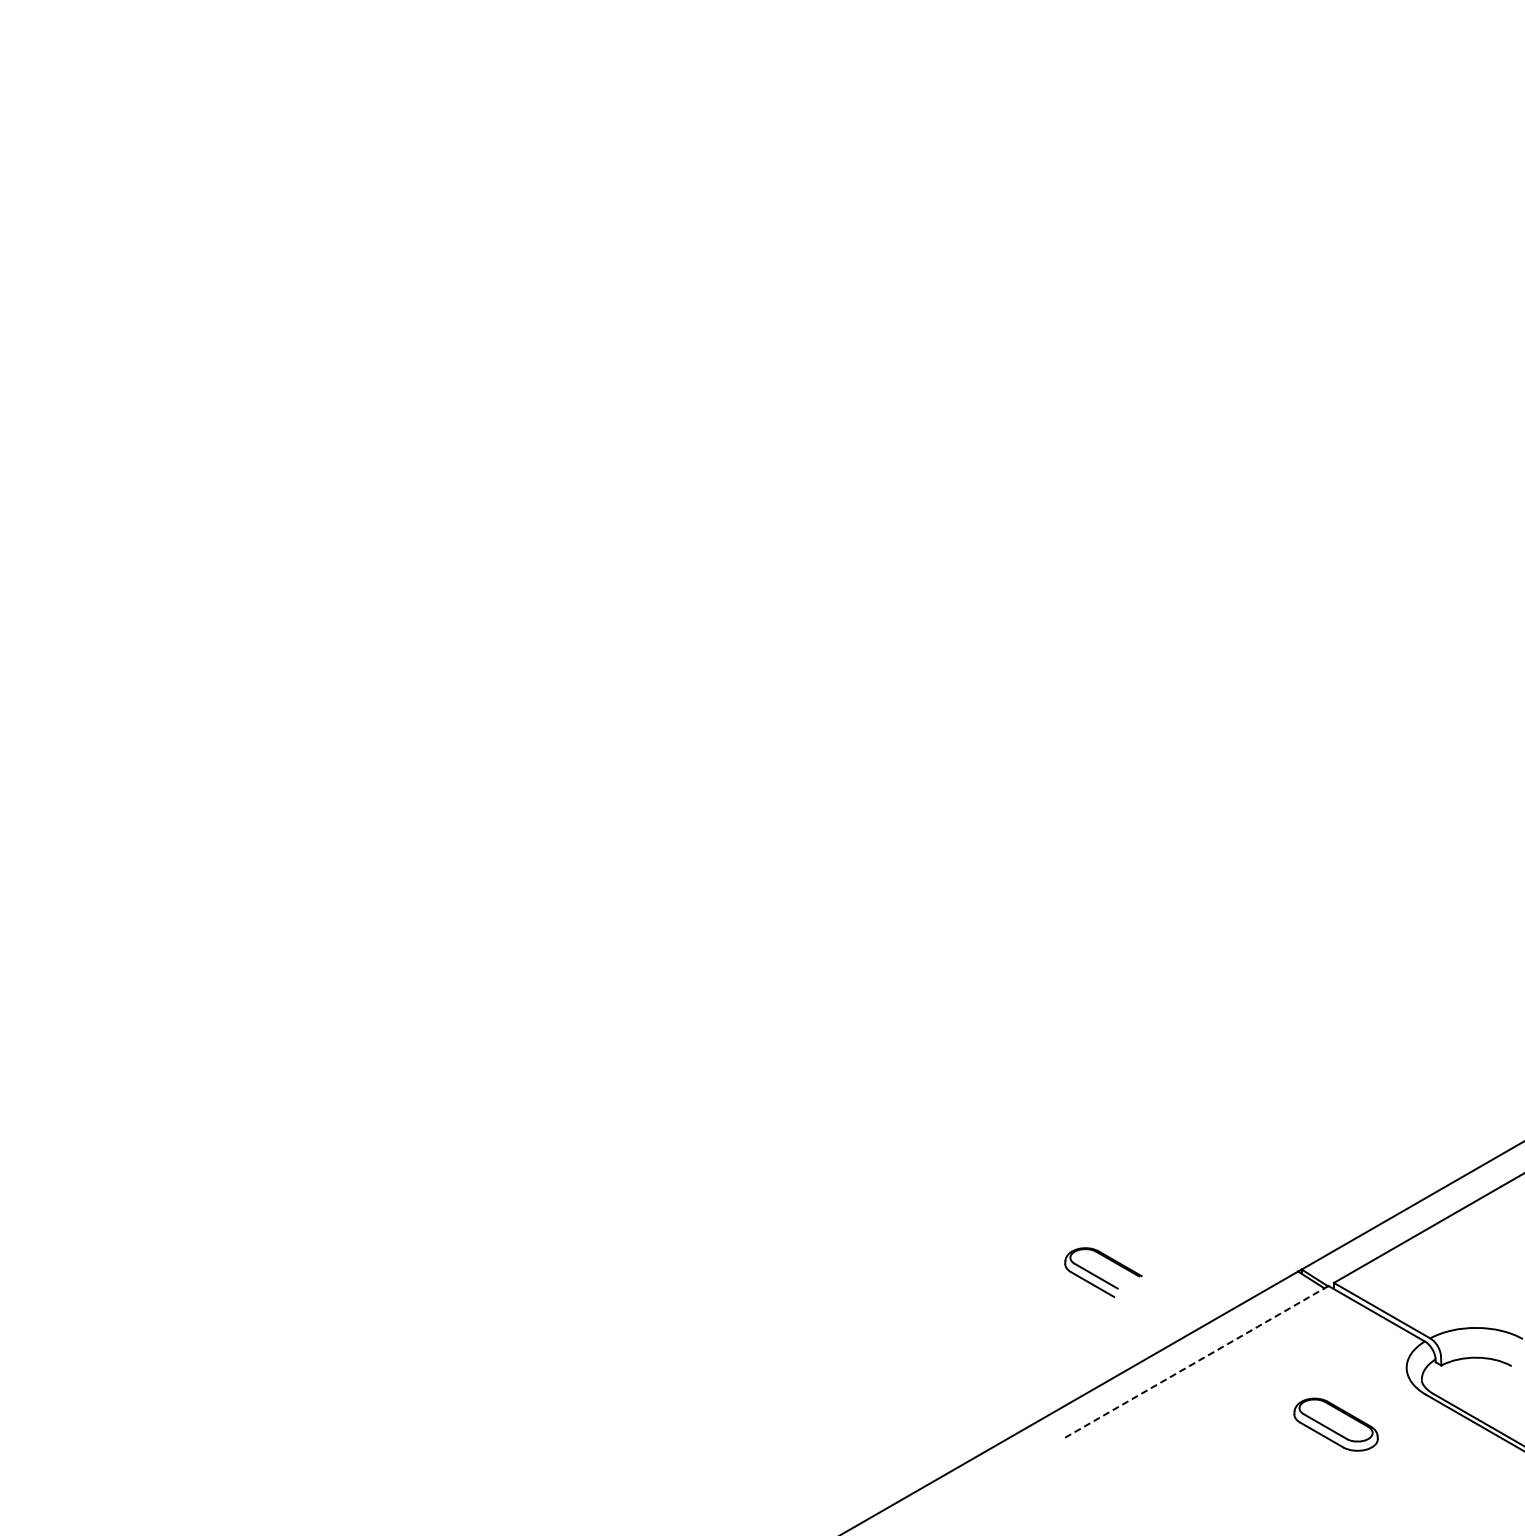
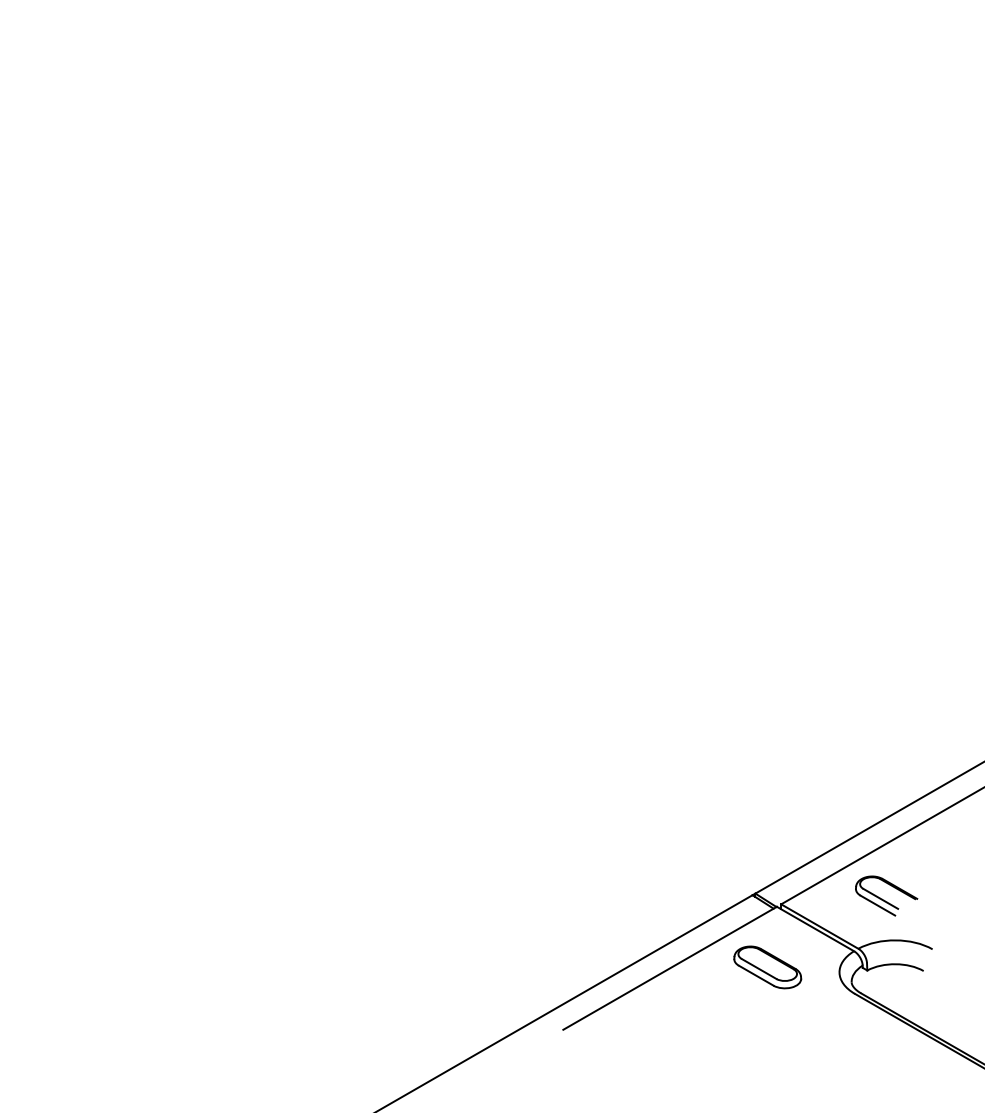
part: (1103, 1272) -> (886, 895), moved
line: (1195, 1362) -> (670, 968), dashed -> solid
part: (1335, 1424) -> (767, 967), moved

